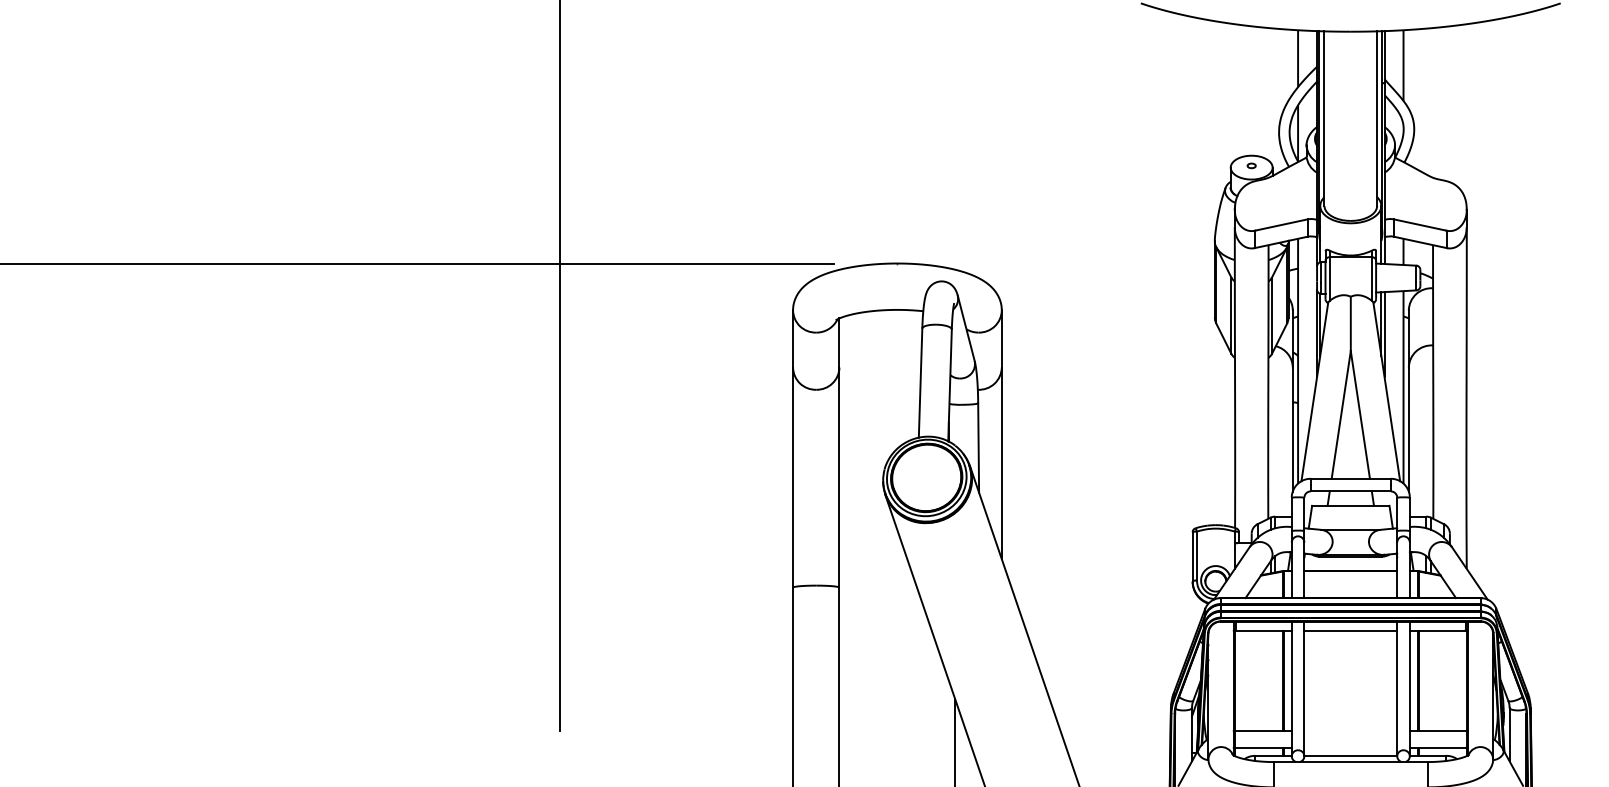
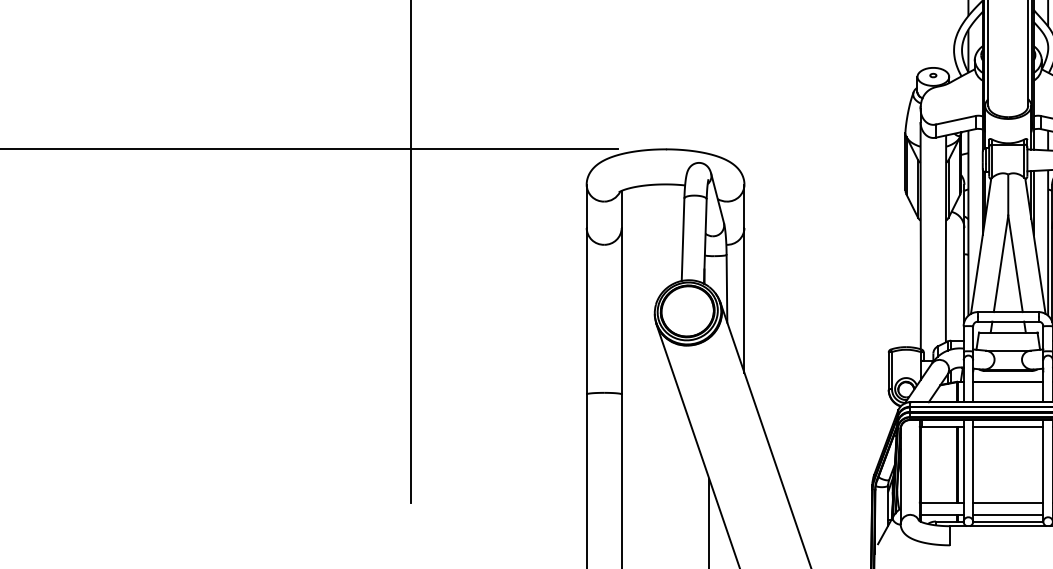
line: (1350, 730) -> (1008, 502), added
line: (1350, 747) -> (1008, 515), added

